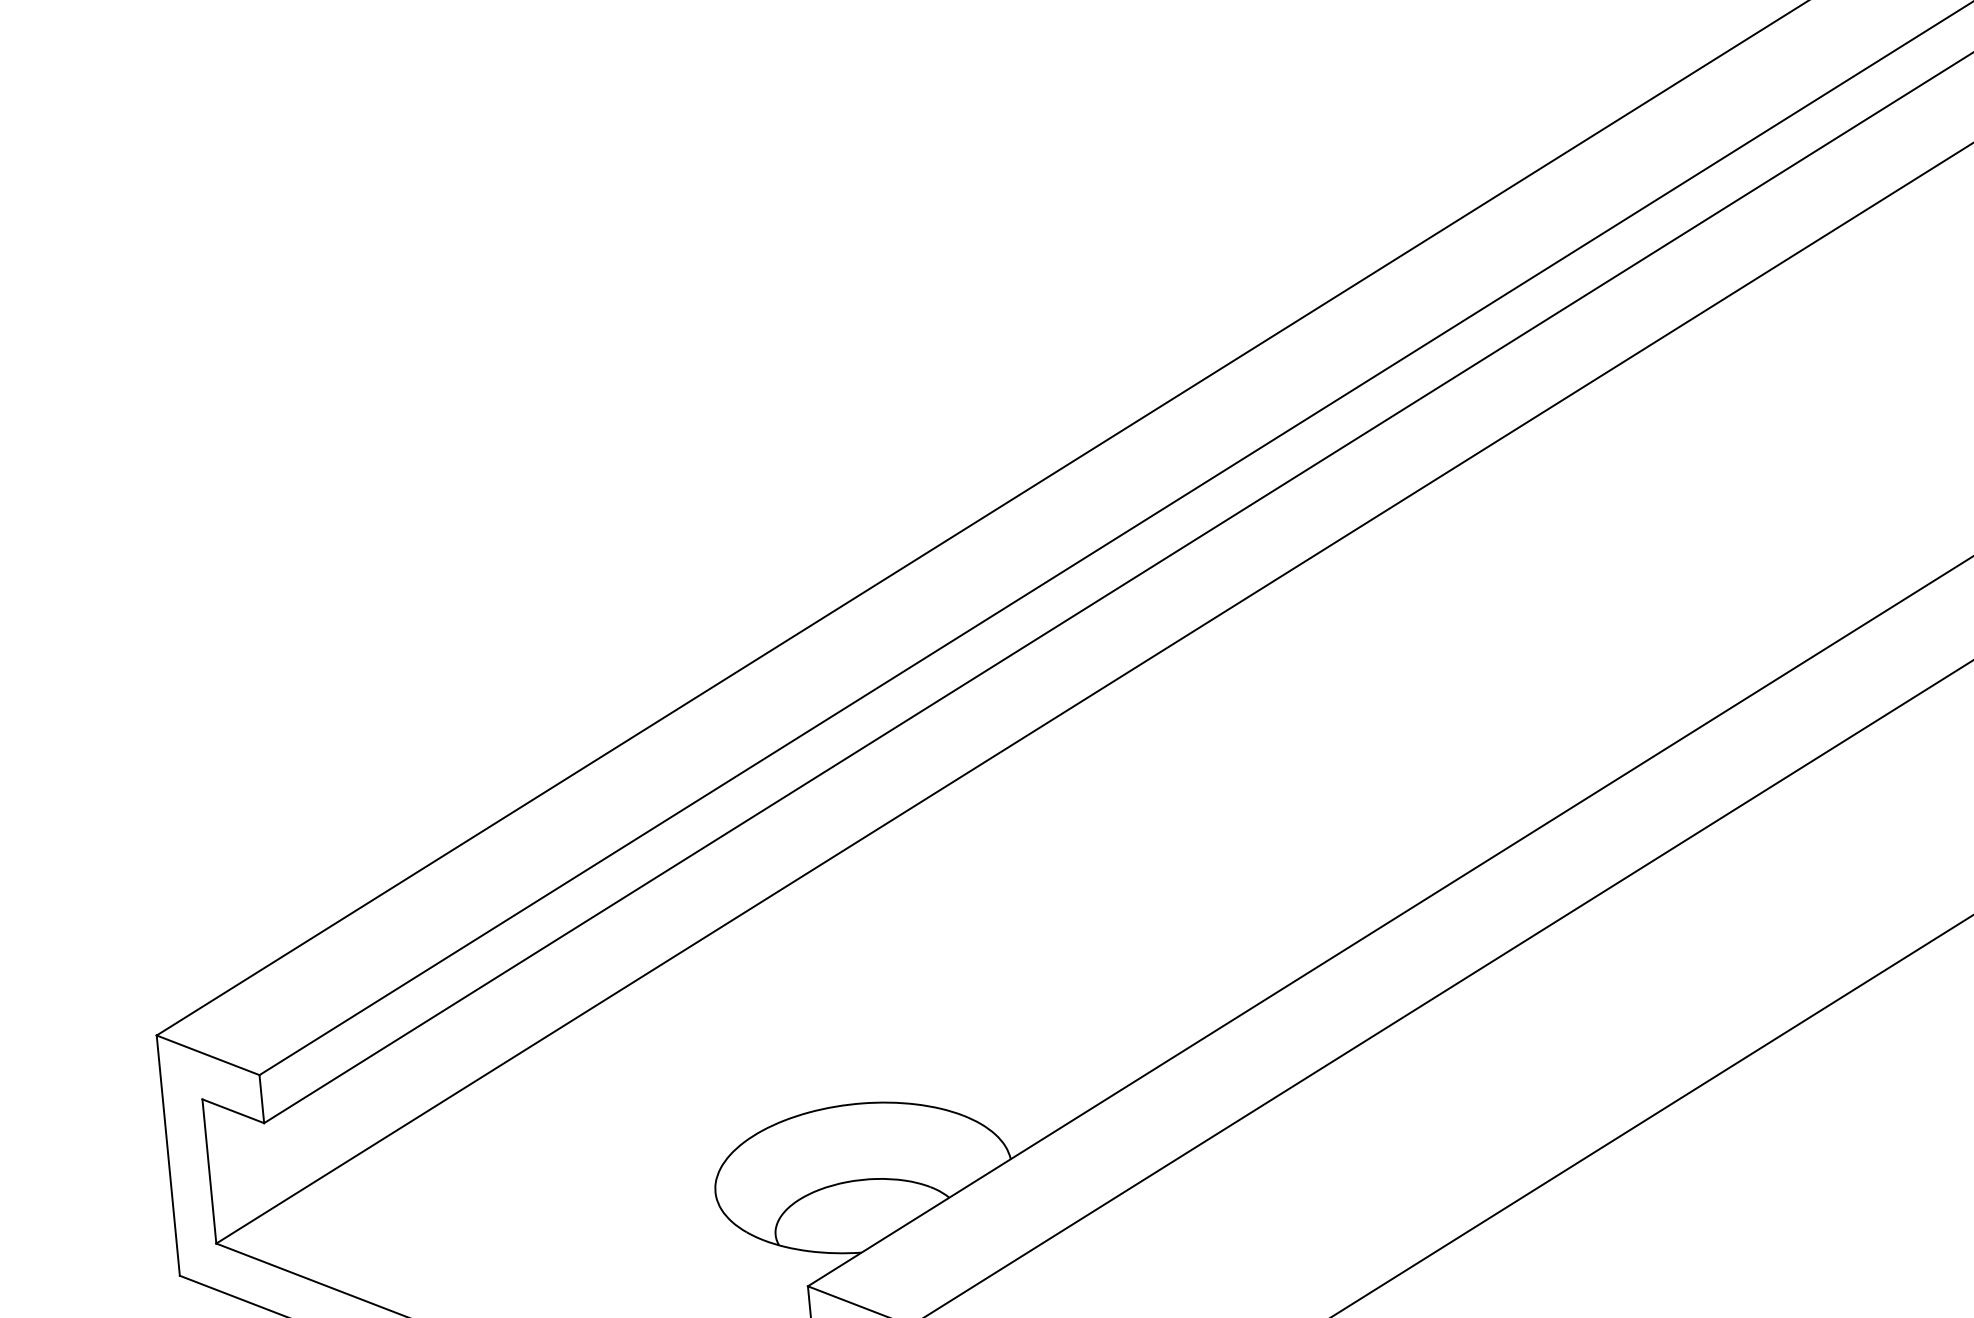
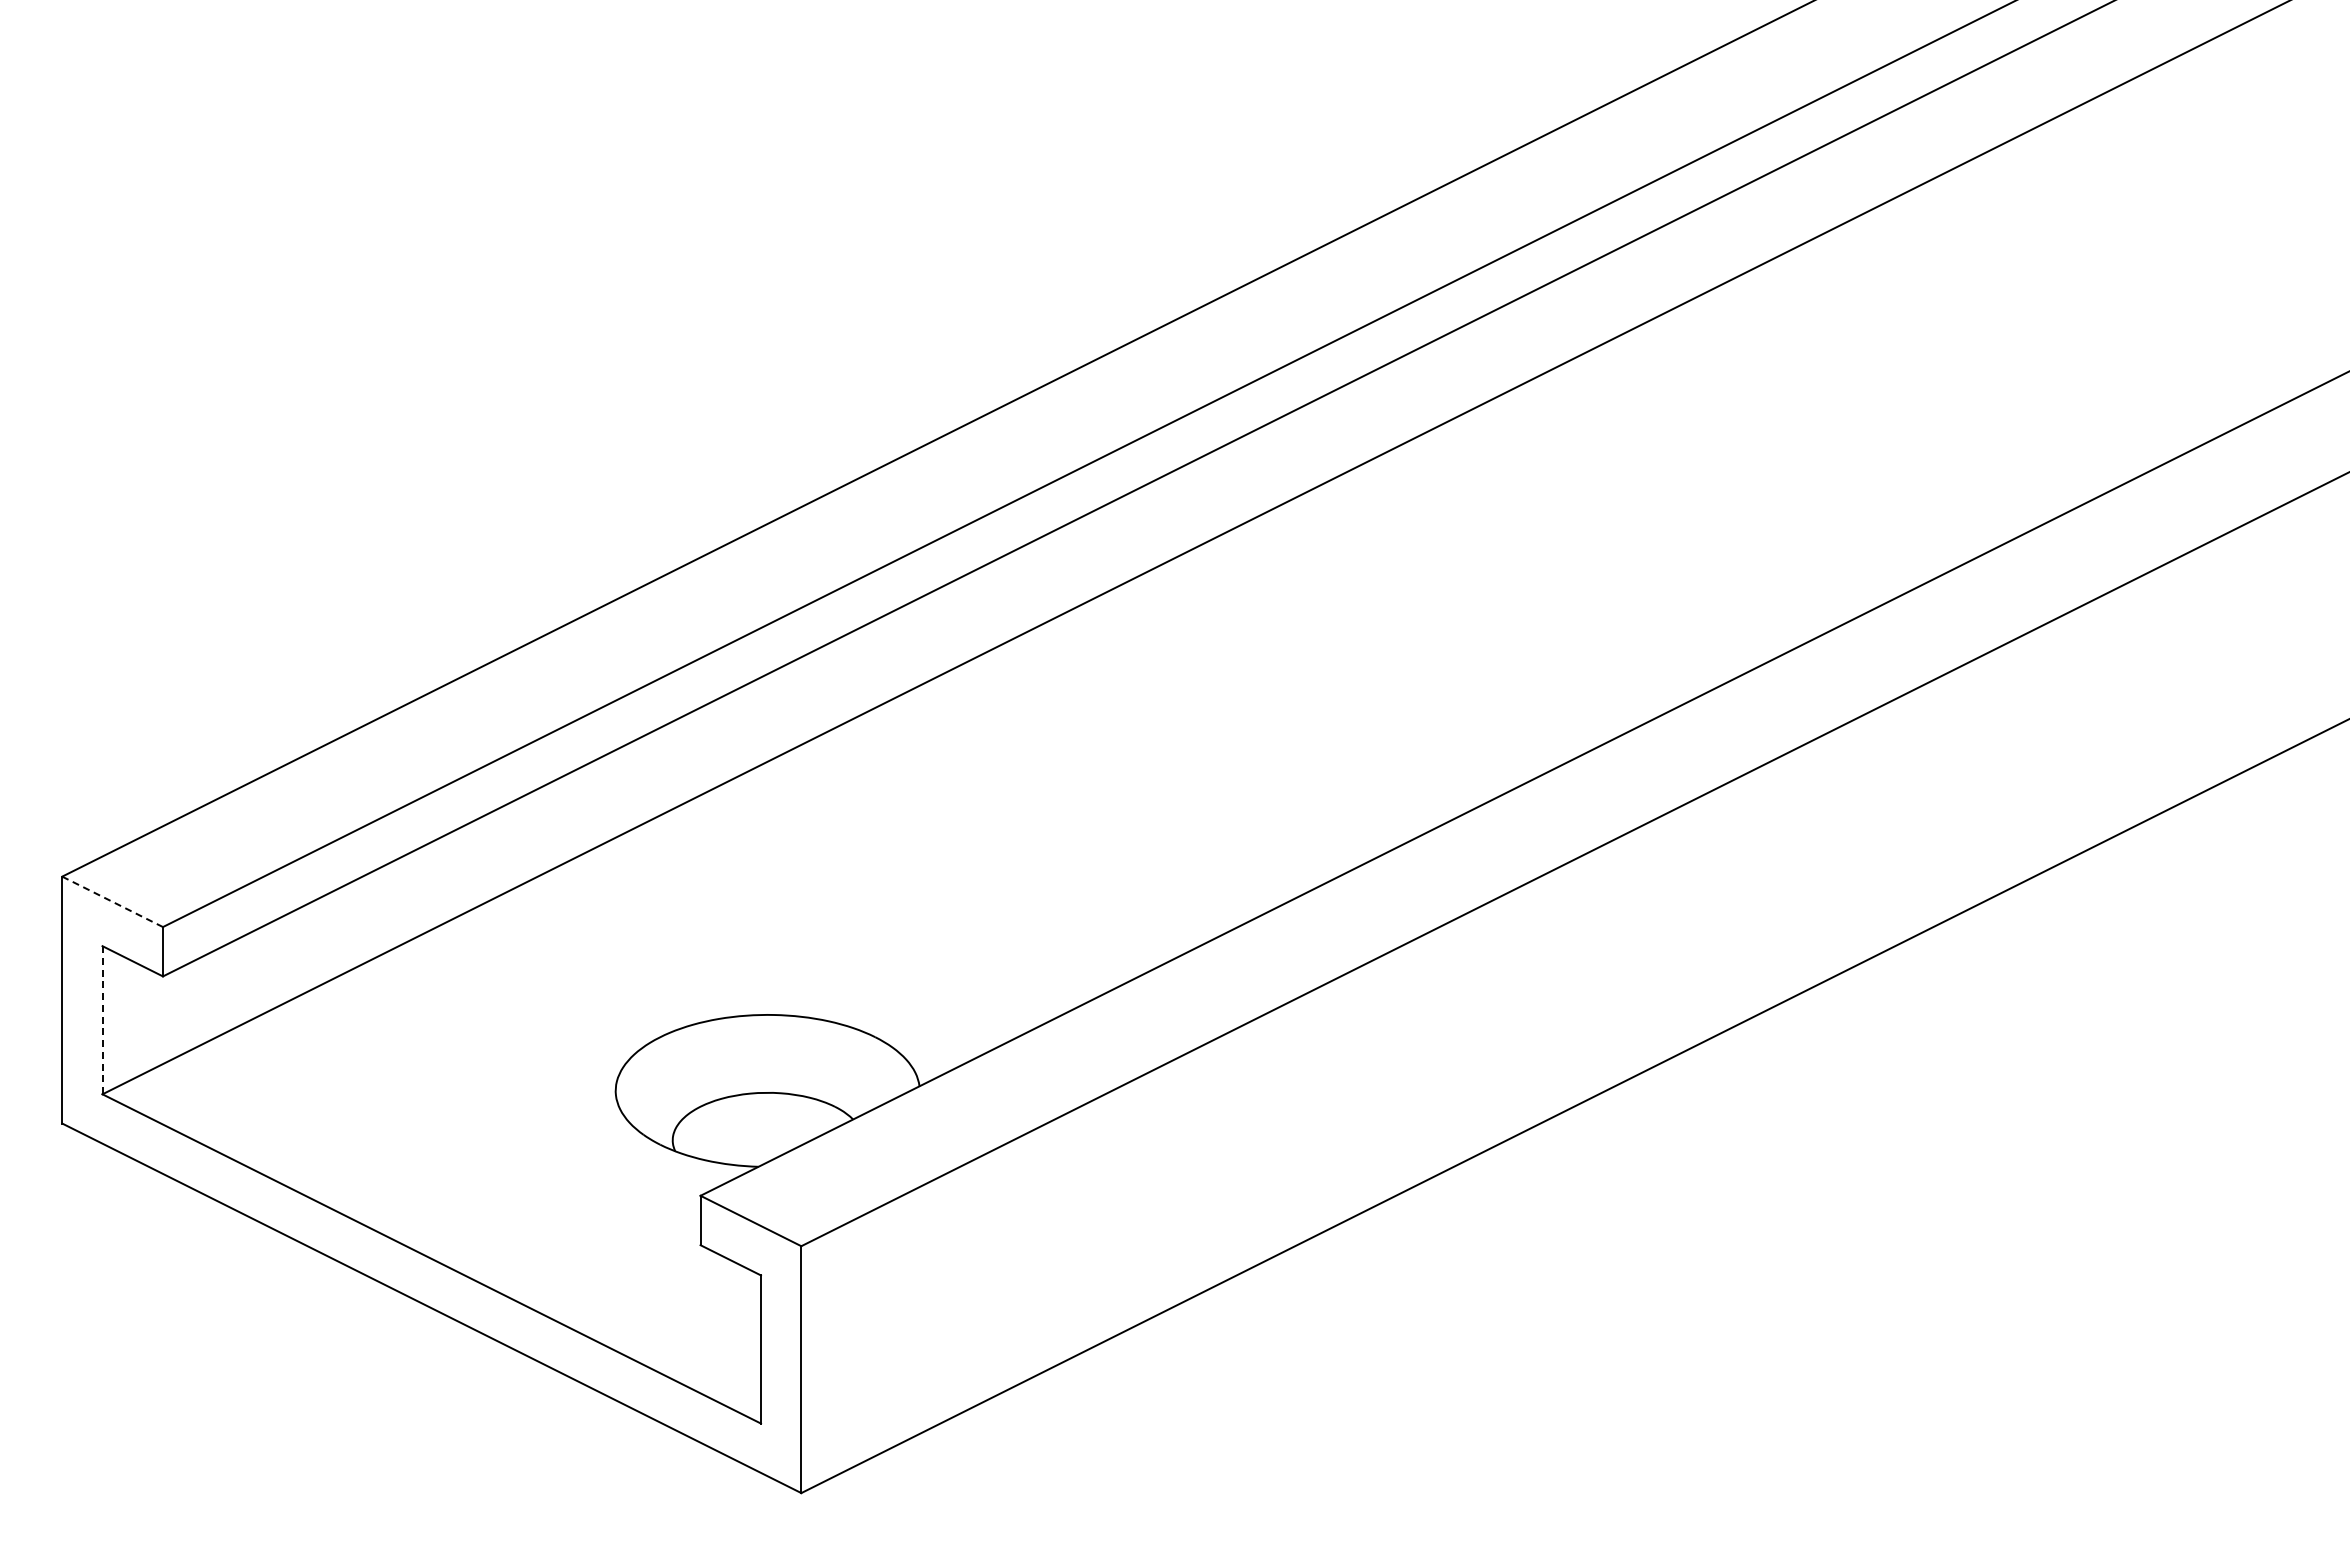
line: (209, 1055) -> (113, 902), solid -> dashed
line: (209, 1171) -> (102, 1020), solid -> dashed

